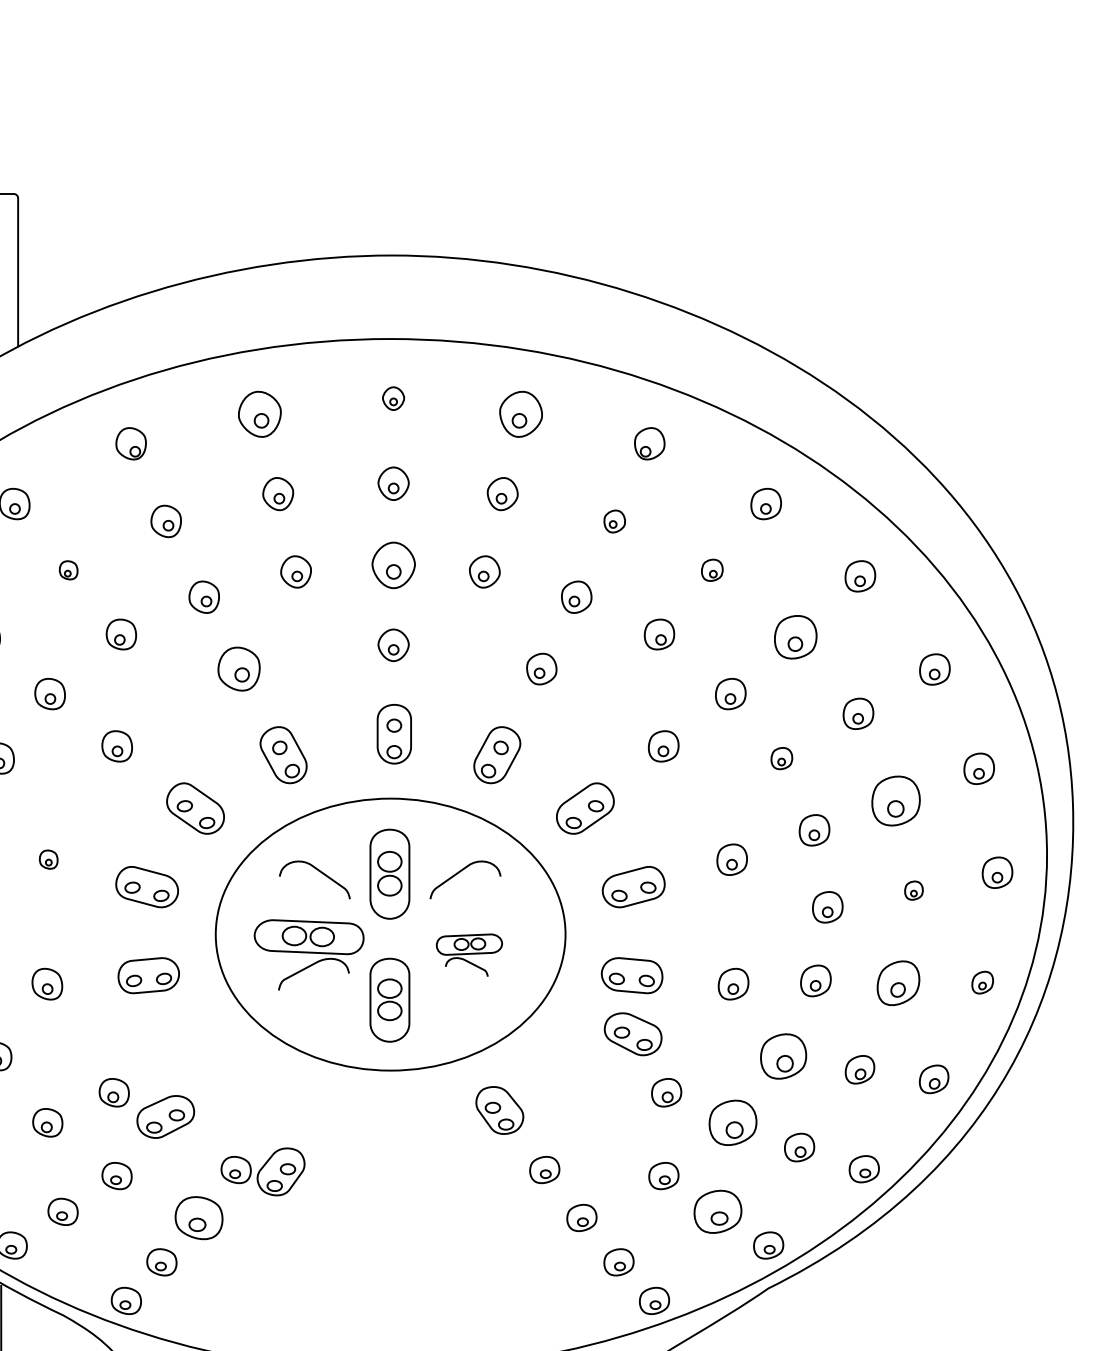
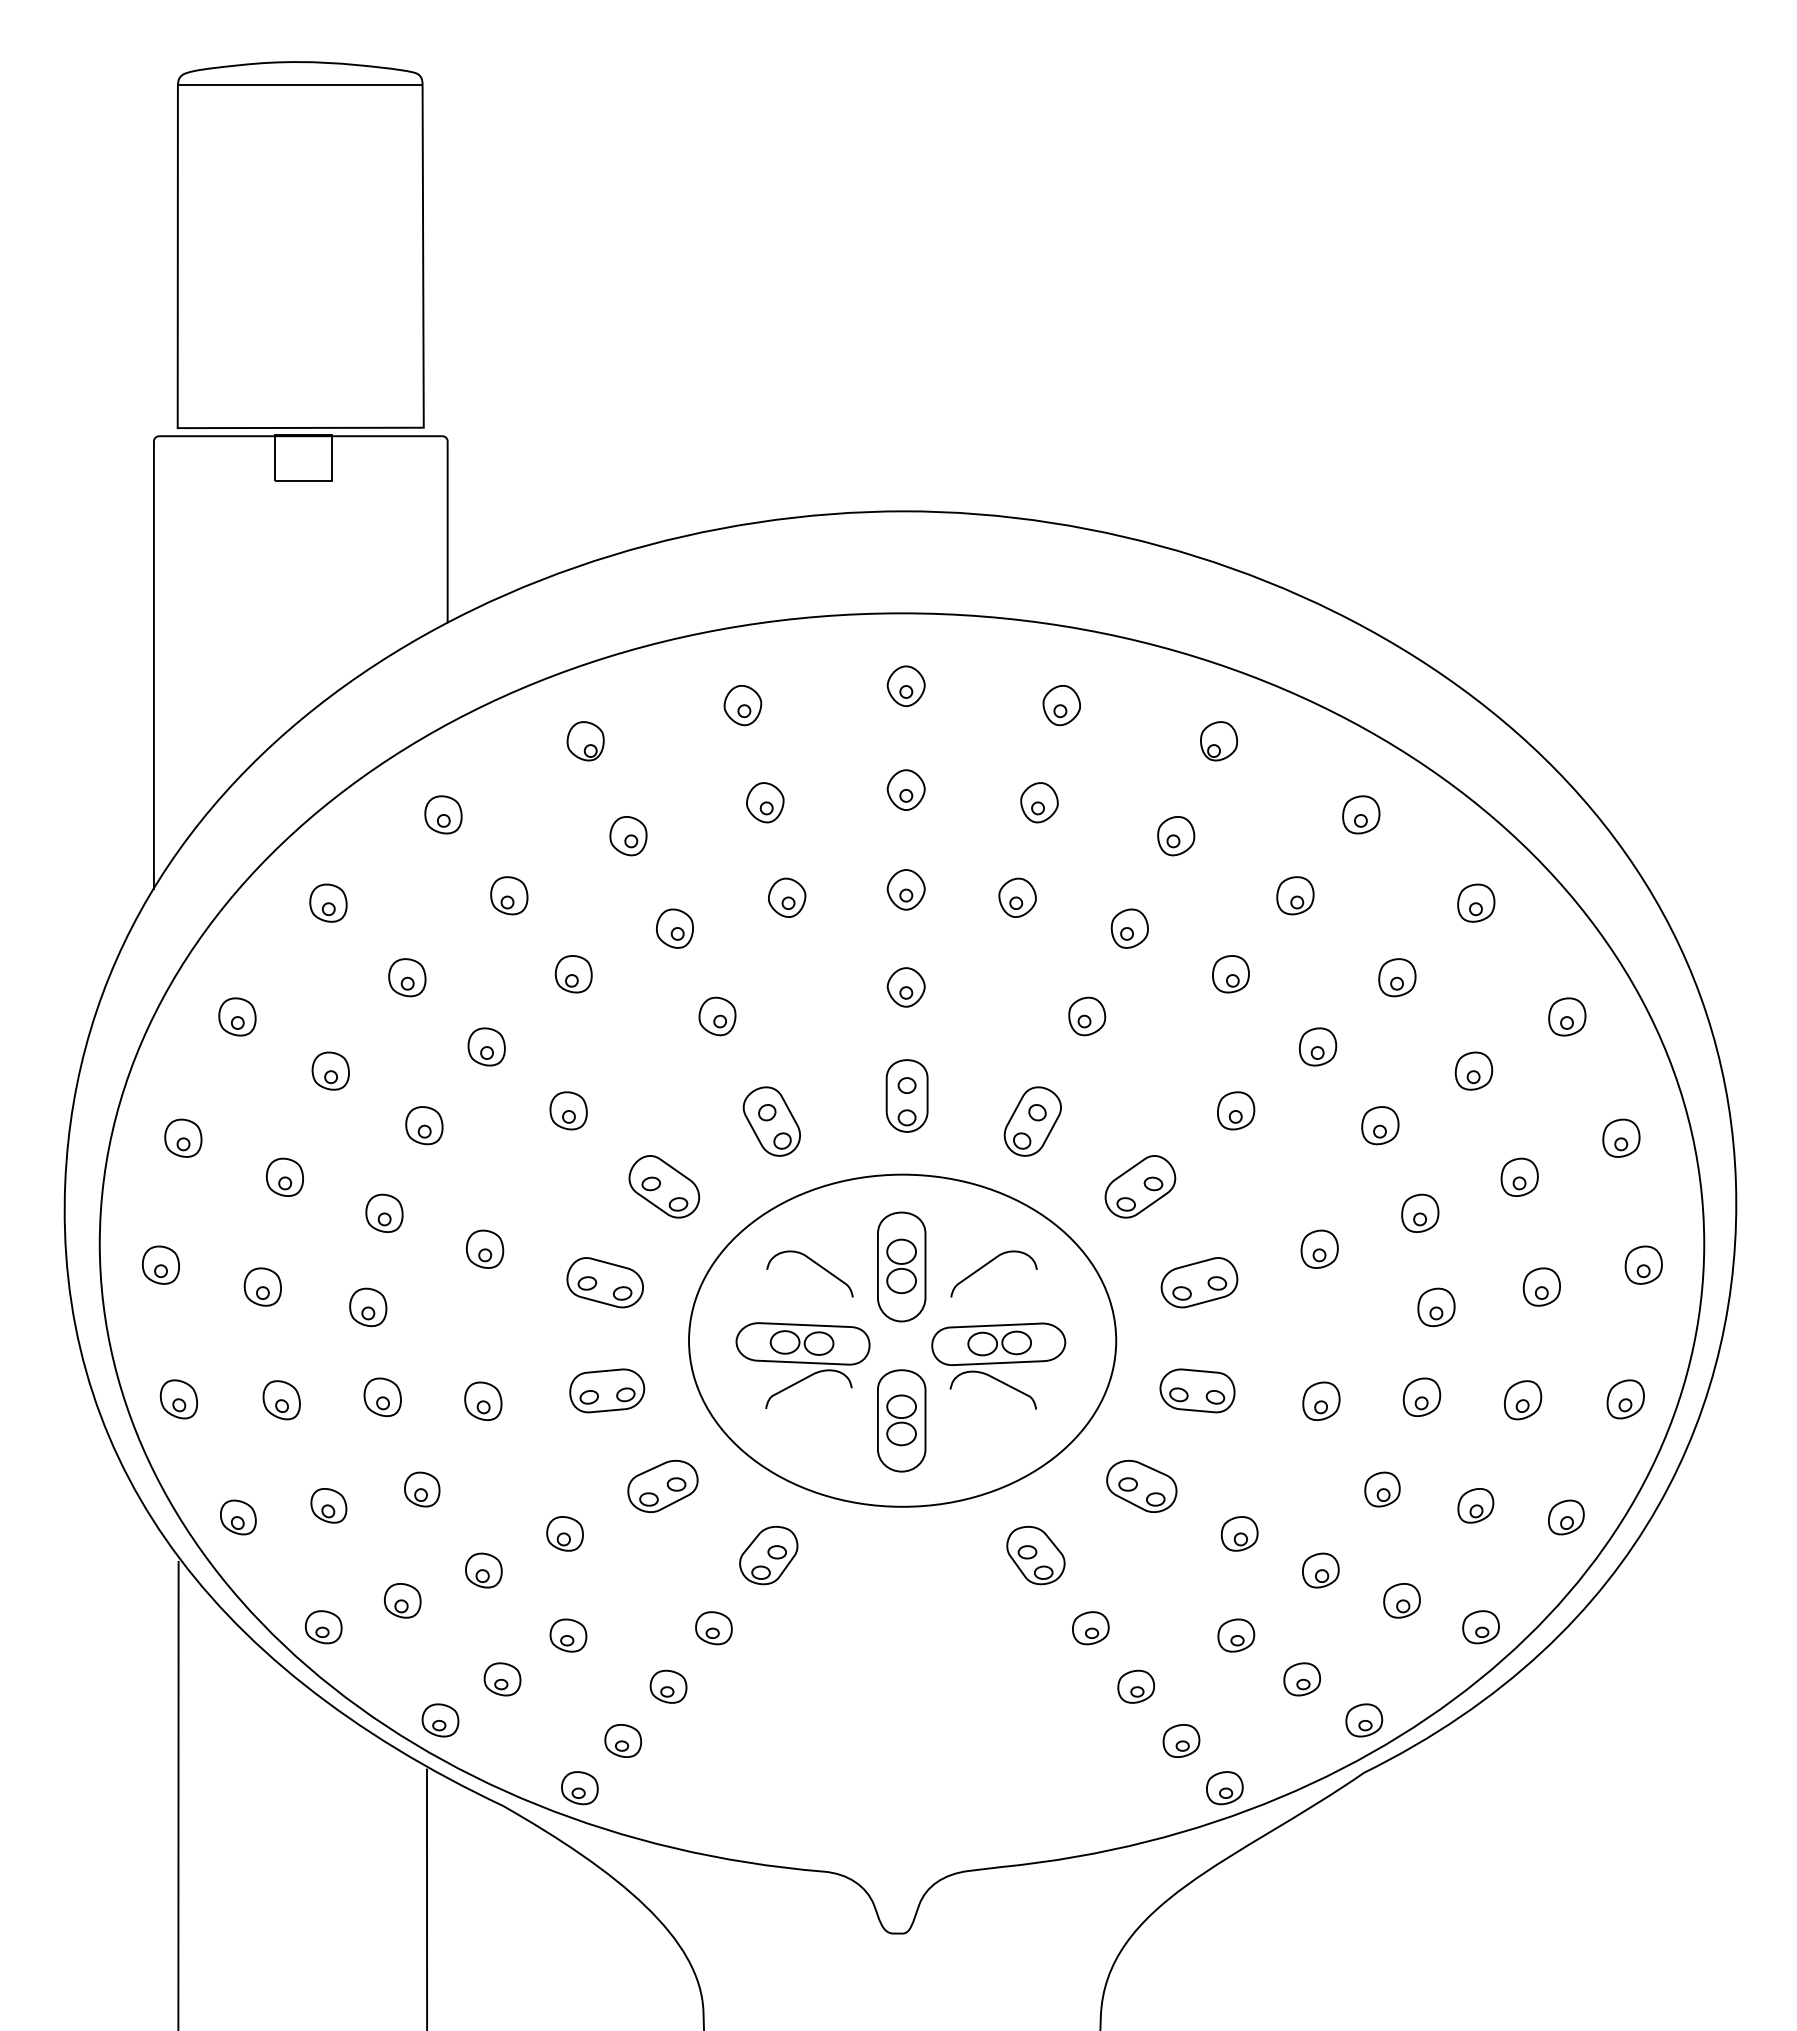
part: (393, 398) -> (905, 685), size x1.43
part: (259, 414) -> (742, 705), size x0.71
part: (520, 414) -> (1061, 705), size x0.71
part: (614, 521) -> (1176, 836), size x1.43
part: (393, 565) -> (905, 889), size x0.71
part: (68, 570) -> (509, 895), size x1.67
part: (712, 570) -> (1295, 895), size x1.43
part: (795, 637) -> (1397, 977), size x0.71
part: (239, 669) -> (717, 1016), size x0.71
part: (781, 758) -> (1380, 1125), size x1.43
part: (895, 800) -> (1519, 1176), size x0.62
part: (48, 859) -> (484, 1248), size x1.67
part: (913, 890) -> (1541, 1286), size x1.67
part: (469, 954) -> (998, 1365), size x1.67
part: (982, 982) -> (1625, 1399), size x1.43
part: (899, 983) -> (1523, 1400), size x0.71
part: (632, 1033) -> (1141, 1485), moved
part: (783, 1056) -> (1382, 1489), size x0.62
part: (165, 1116) -> (662, 1485), moved
part: (732, 1122) -> (1320, 1570), size x0.62
part: (280, 1171) -> (768, 1555), moved
part: (717, 1211) -> (1301, 1679), size x0.62
part: (198, 1217) -> (668, 1686), size x0.62

